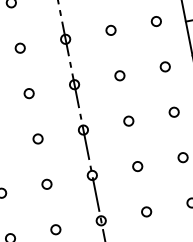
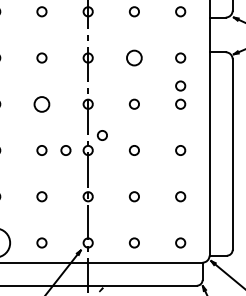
circle: (119, 75) -> (134, 57), size x1.6
circle: (170, 93) -> (180, 85), added
circle: (37, 138) -> (41, 103), size x1.6
circle: (102, 158) -> (101, 135), added
circle: (70, 179) -> (65, 150), added

